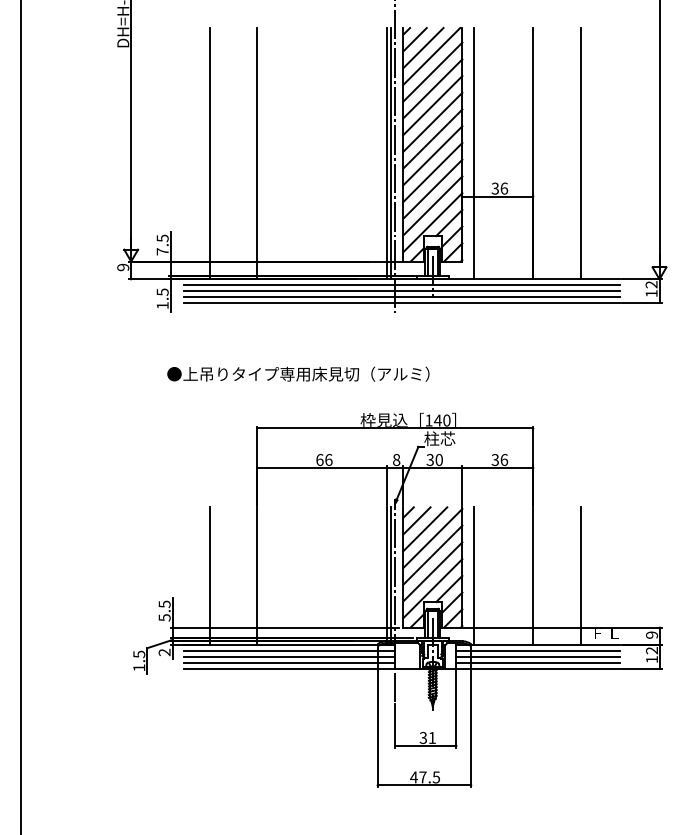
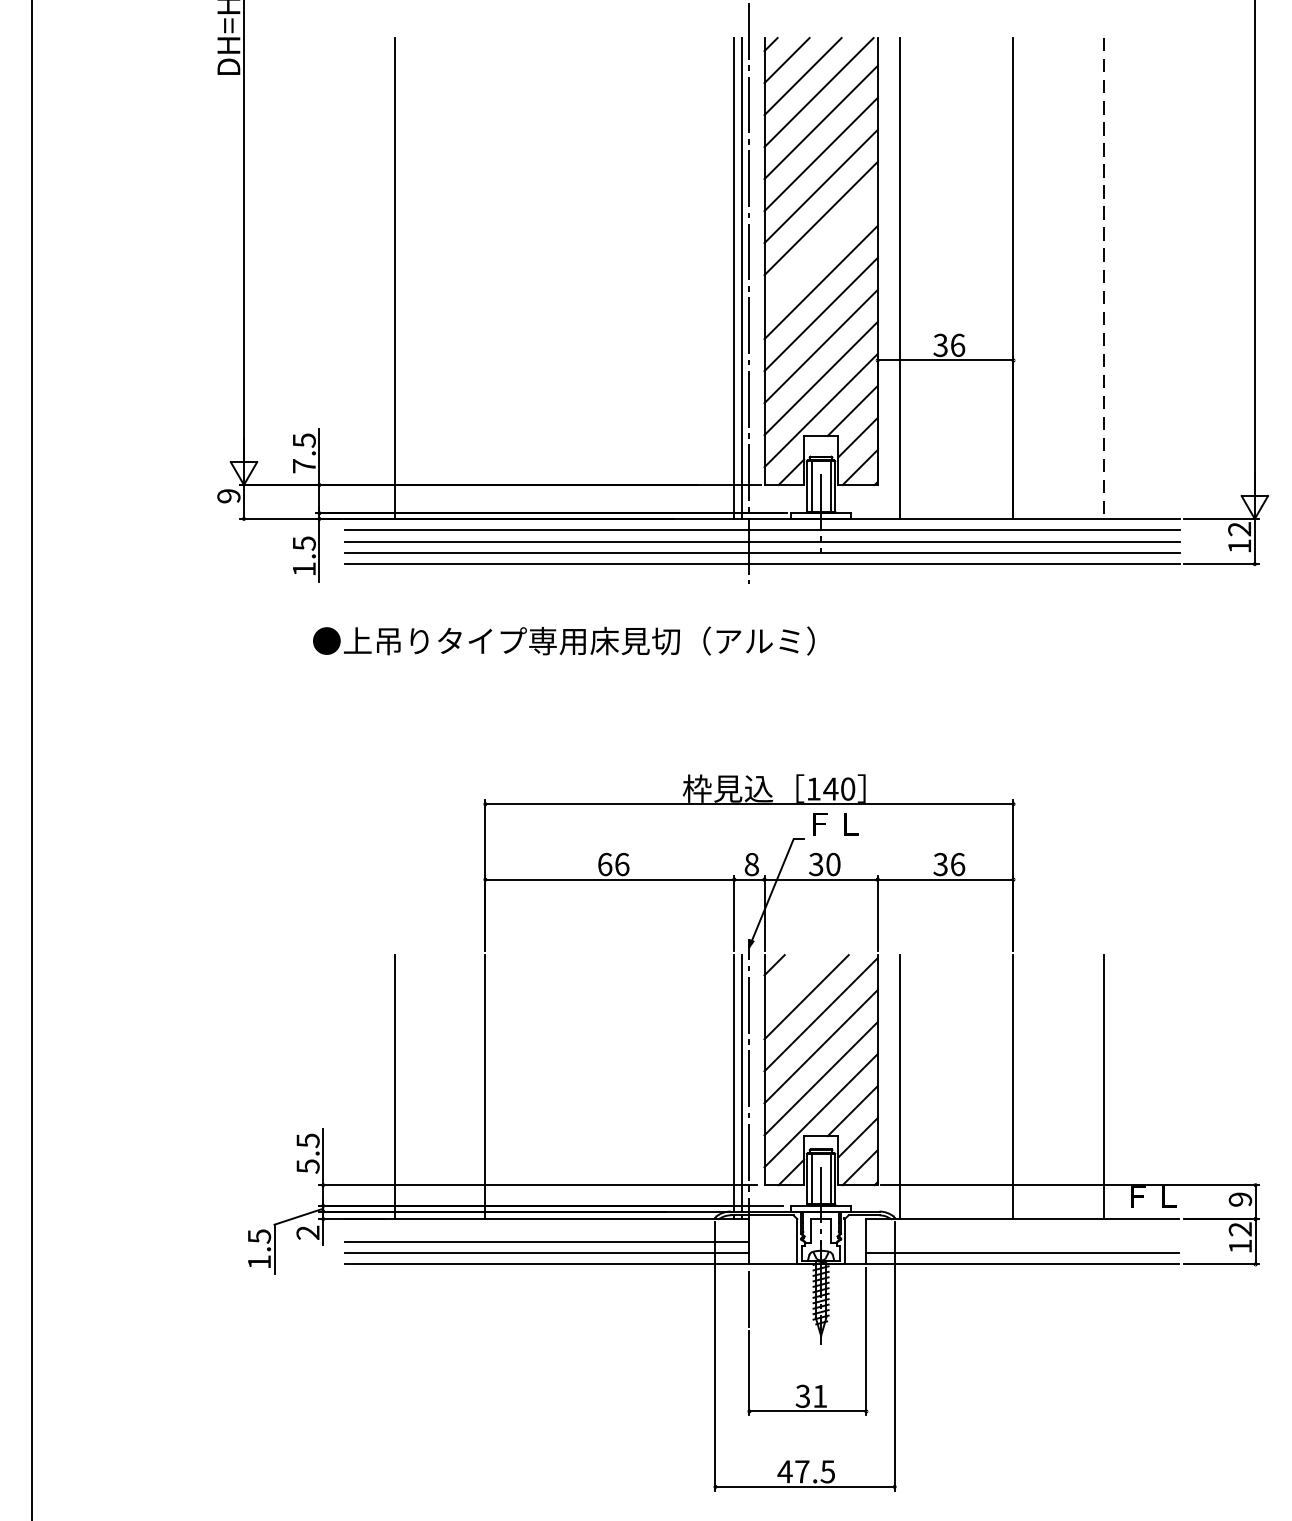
line: (432, 138) -> (820, 249), removed
line: (257, 153) -> (485, 278), removed
line: (580, 153) -> (1103, 278), solid -> dashed
text: (298, 373) -> (564, 639), moved
text: (439, 438) -> (833, 823), 柱芯 -> ＦＬ
line: (416, 520) -> (789, 980), removed
line: (289, 651) -> (546, 1230), removed
line: (538, 651) -> (1023, 1230), removed
line: (538, 657) -> (1023, 1242), removed

